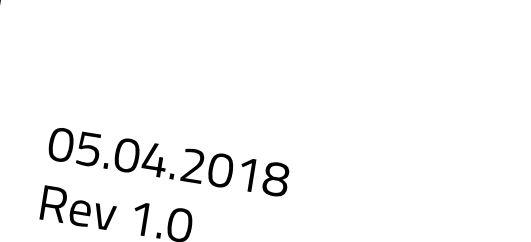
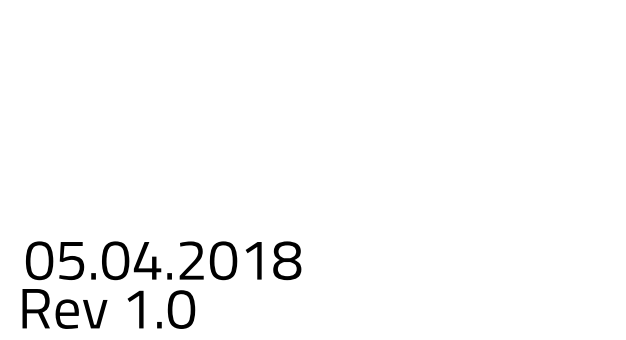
text: (168, 161) -> (163, 260), moved

